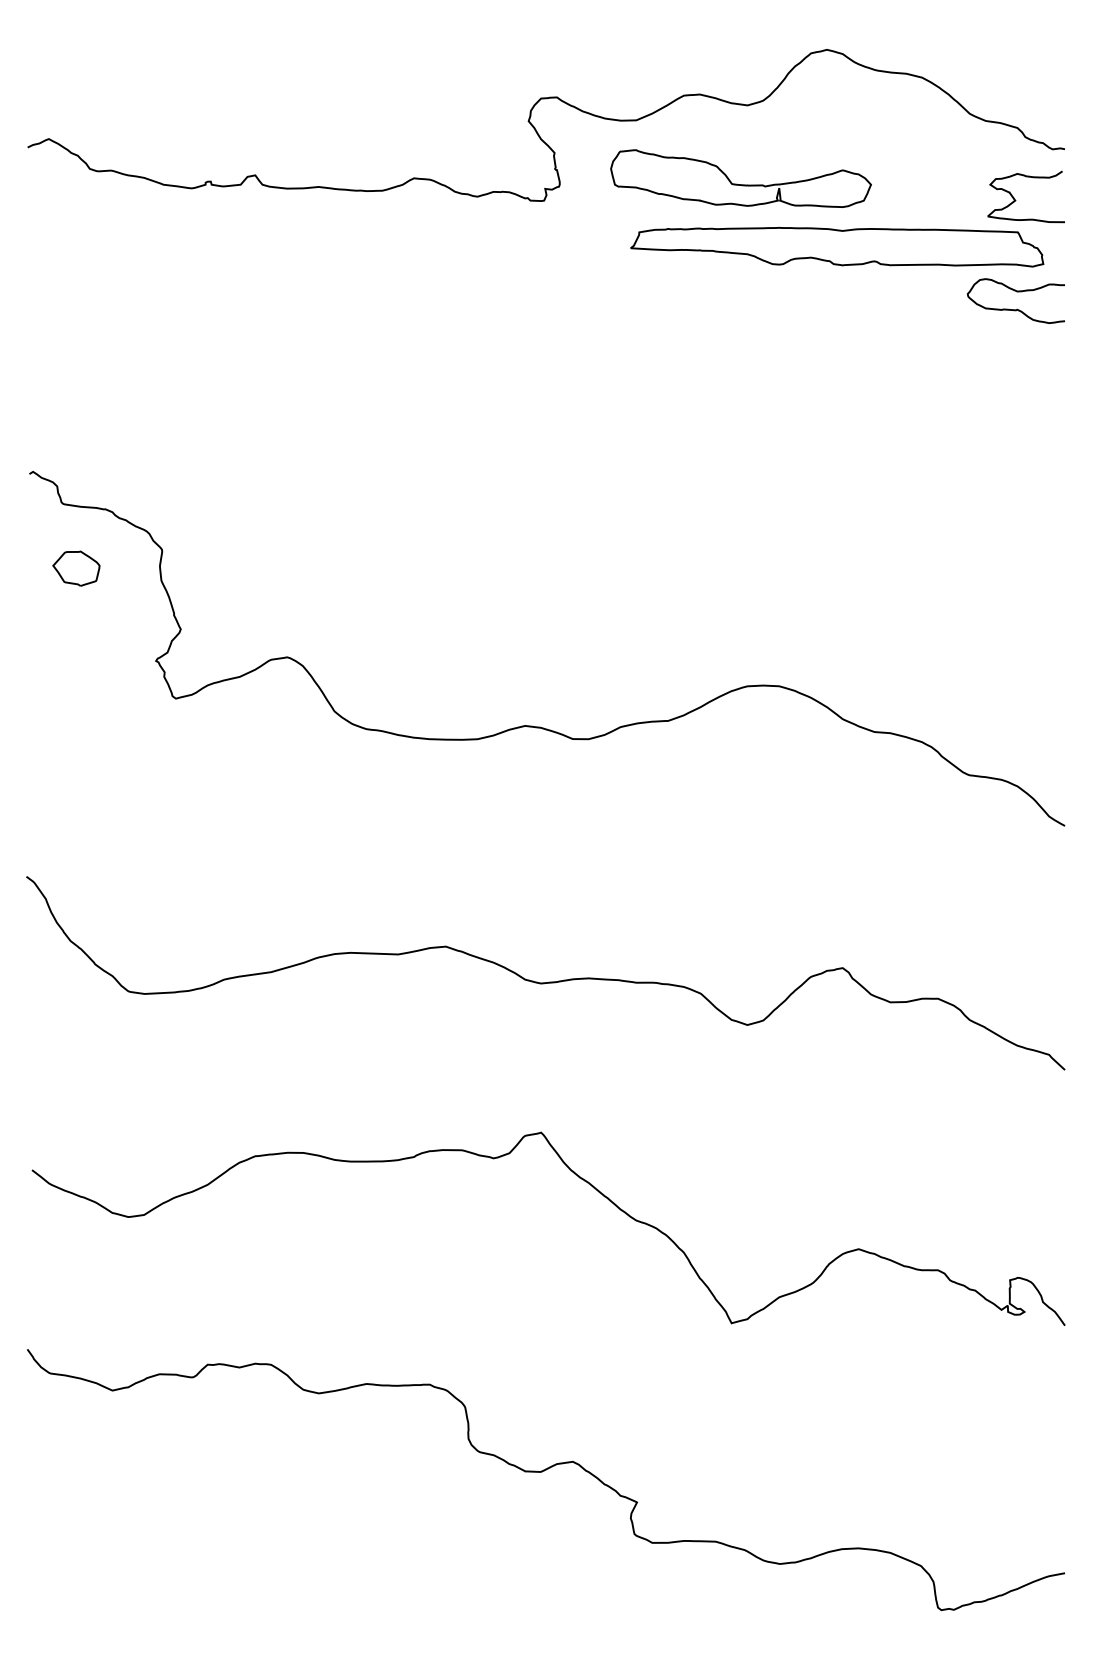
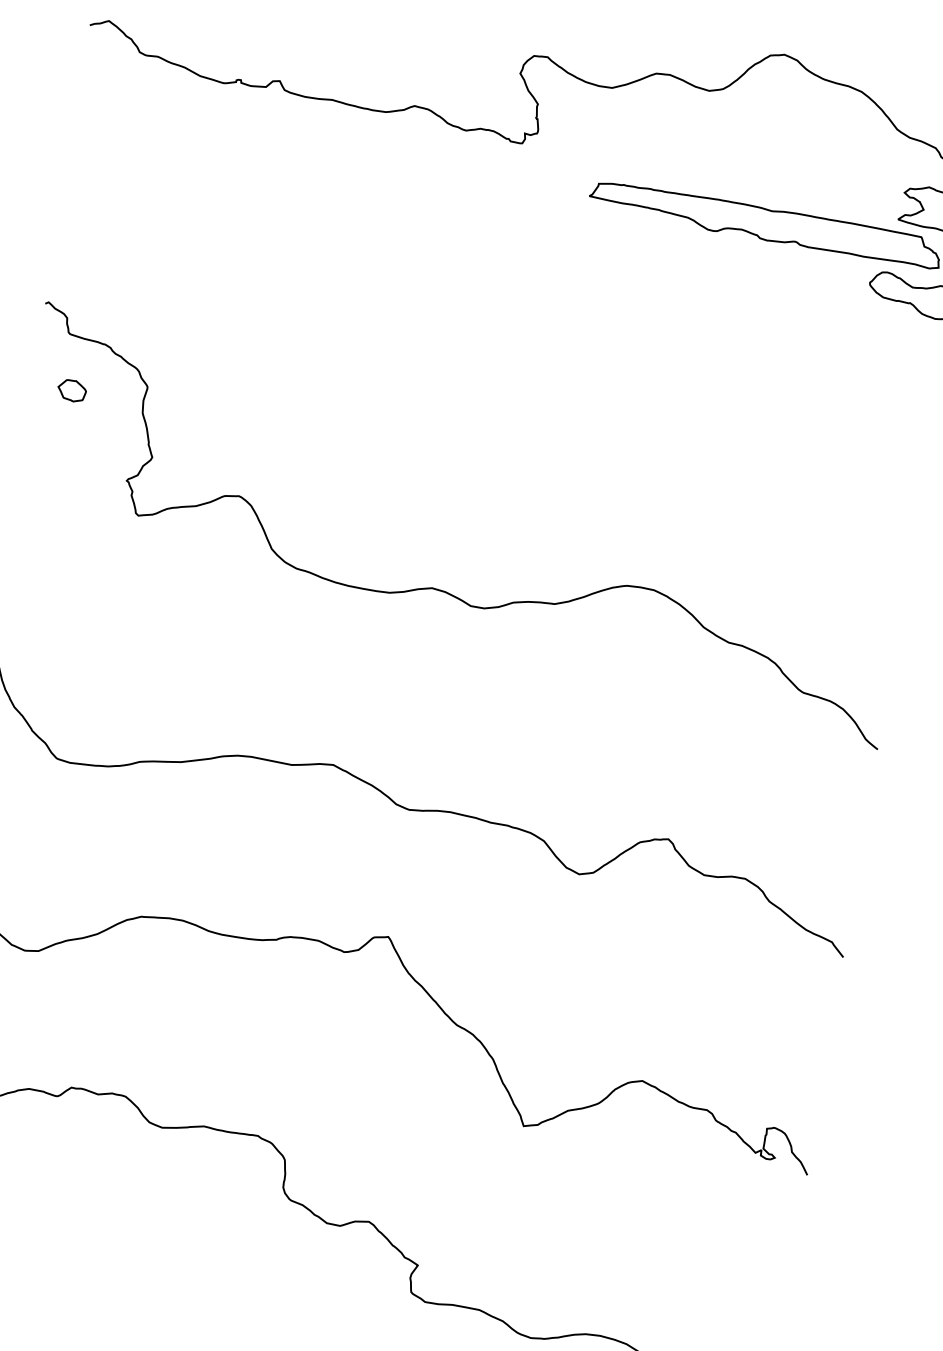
part: (740, 178) -> (692, 152), removed
part: (76, 568) -> (72, 390), size x0.7

